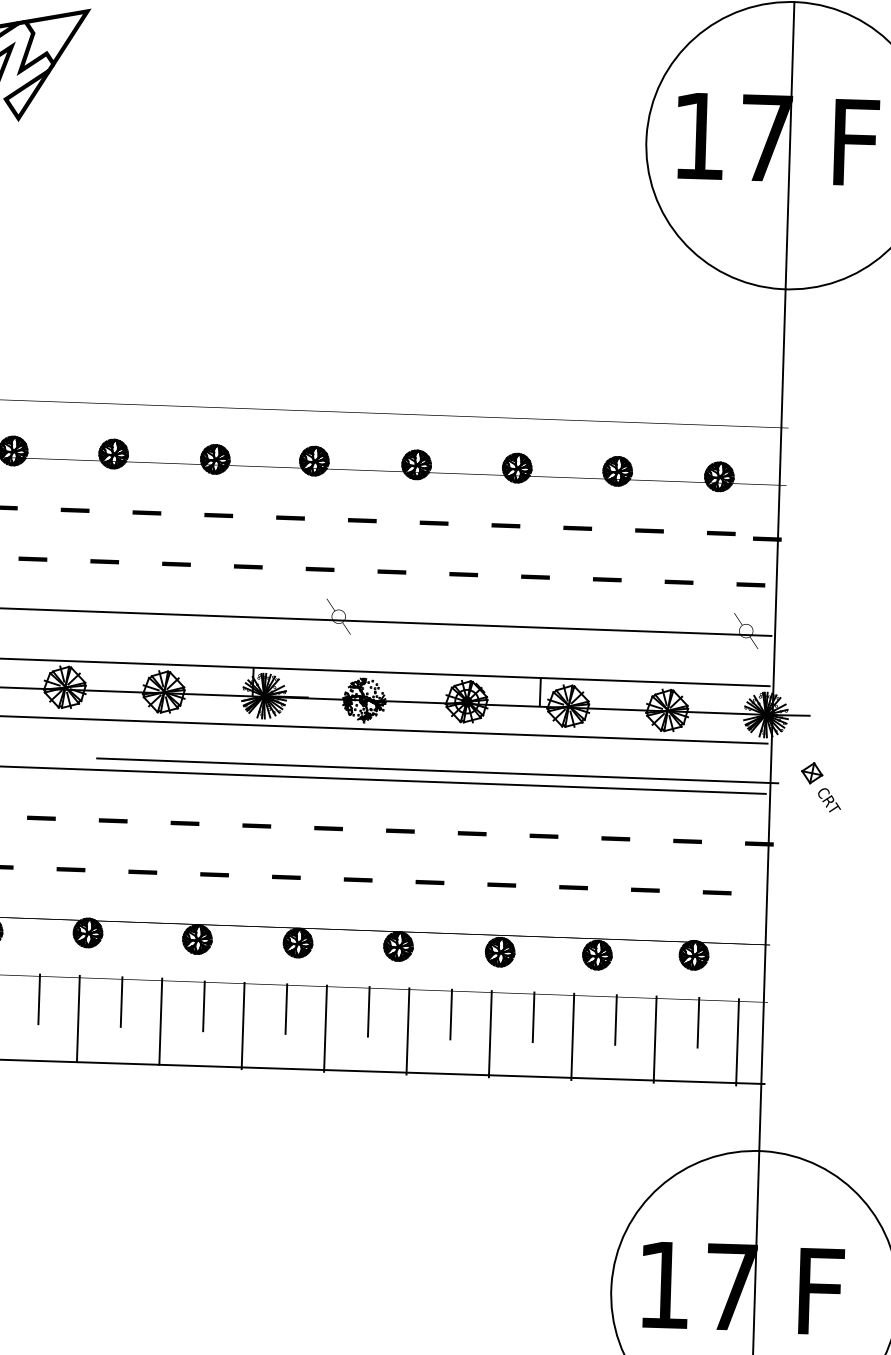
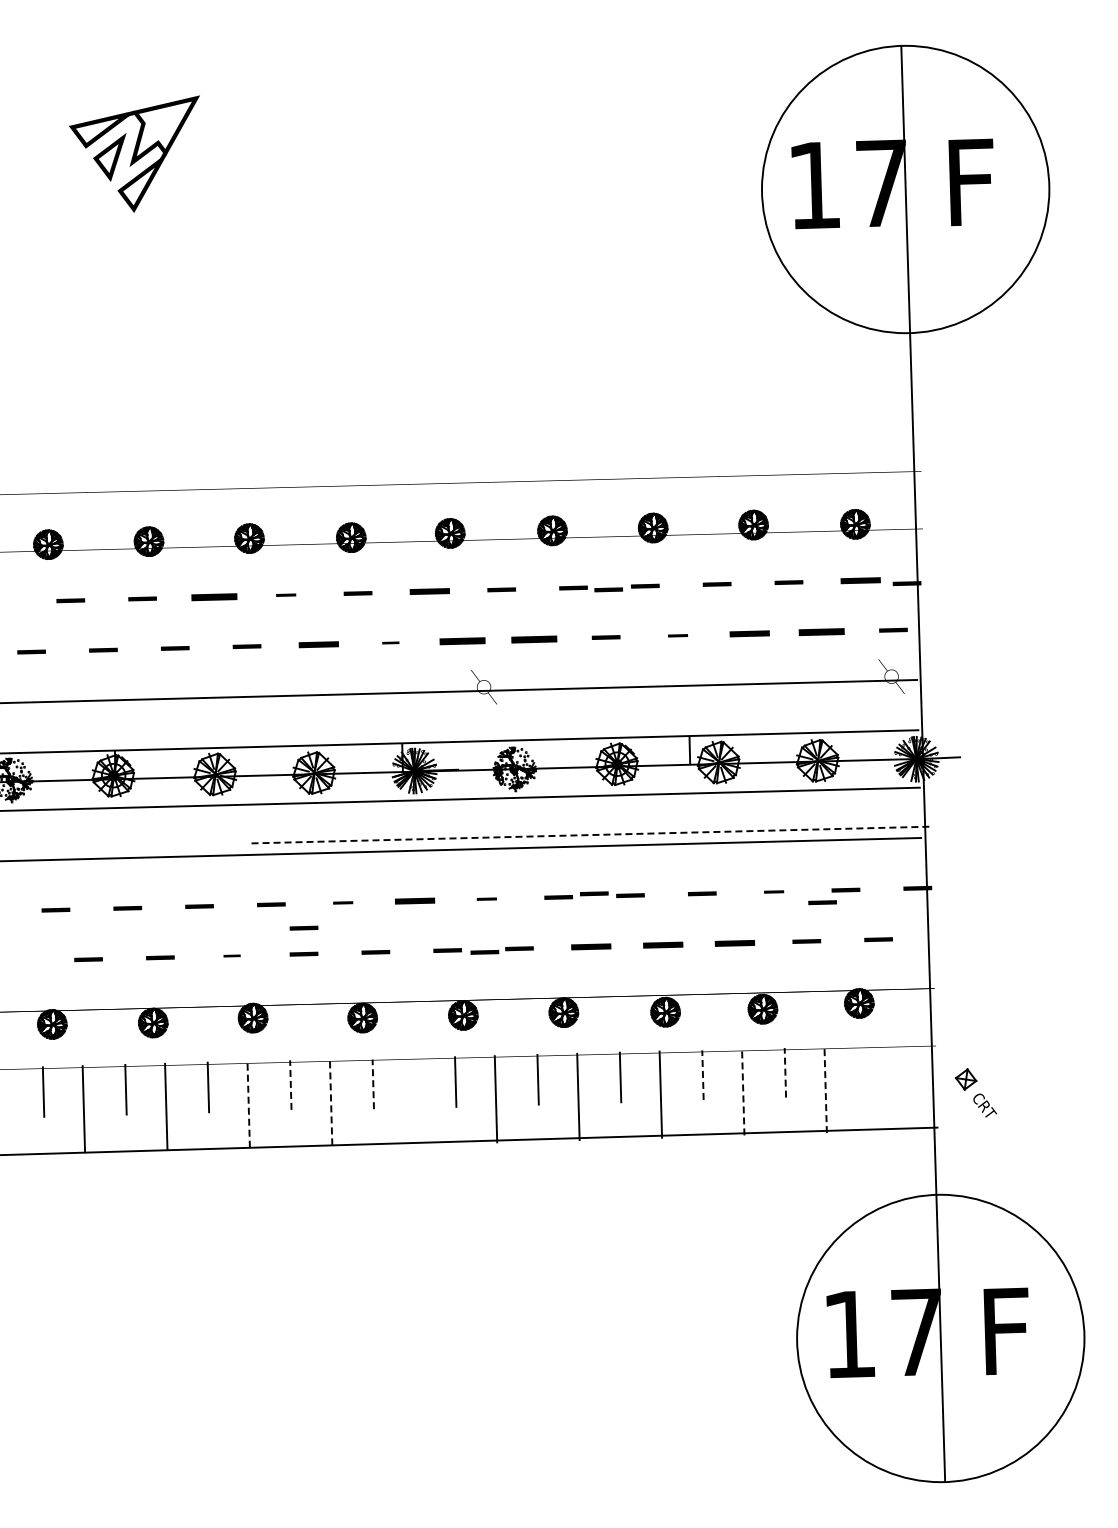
part: (75, 509) -> (214, 596), size x1.6
part: (146, 512) -> (285, 594), size x0.7
part: (290, 517) -> (429, 591), size x1.4
part: (468, 526) -> (608, 589), added
part: (721, 533) -> (860, 580), size x1.4
part: (176, 563) -> (318, 644), size x1.4
part: (248, 566) -> (390, 642), size x0.6
part: (320, 568) -> (462, 640), size x1.6
part: (392, 571) -> (534, 638), size x1.6
part: (535, 576) -> (677, 635), size x0.7
part: (606, 579) -> (749, 633), size x1.4
part: (678, 581) -> (821, 631), size x1.6
line: (437, 771) -> (592, 835), solid -> dashed
part: (820, 786) -> (975, 1092), moved
part: (184, 822) -> (342, 902), size x0.7
part: (256, 825) -> (414, 900), size x1.4
part: (328, 827) -> (486, 898), size x0.7
part: (436, 829) -> (594, 893), added
part: (615, 838) -> (773, 891), size x0.7
part: (143, 845) -> (303, 927), added
part: (663, 852) -> (822, 902), added
part: (70, 869) -> (231, 955), size x0.6
line: (323, 881) -> (484, 952), added
part: (430, 882) -> (591, 946), size x1.4
part: (501, 884) -> (662, 944), size x1.4
part: (573, 886) -> (734, 942), size x1.4
line: (121, 1002) -> (290, 1085), solid -> dashed
line: (204, 1006) -> (373, 1084), solid -> dashed
line: (533, 1017) -> (702, 1075), solid -> dashed
line: (78, 1018) -> (248, 1104), solid -> dashed
line: (616, 1019) -> (785, 1072), solid -> dashed
line: (161, 1020) -> (331, 1101), solid -> dashed
line: (698, 1022) -> (867, 1070), removed
line: (243, 1025) -> (413, 1101), removed
line: (573, 1036) -> (743, 1091), solid -> dashed
line: (655, 1039) -> (825, 1089), solid -> dashed
line: (736, 1042) -> (907, 1087), removed

